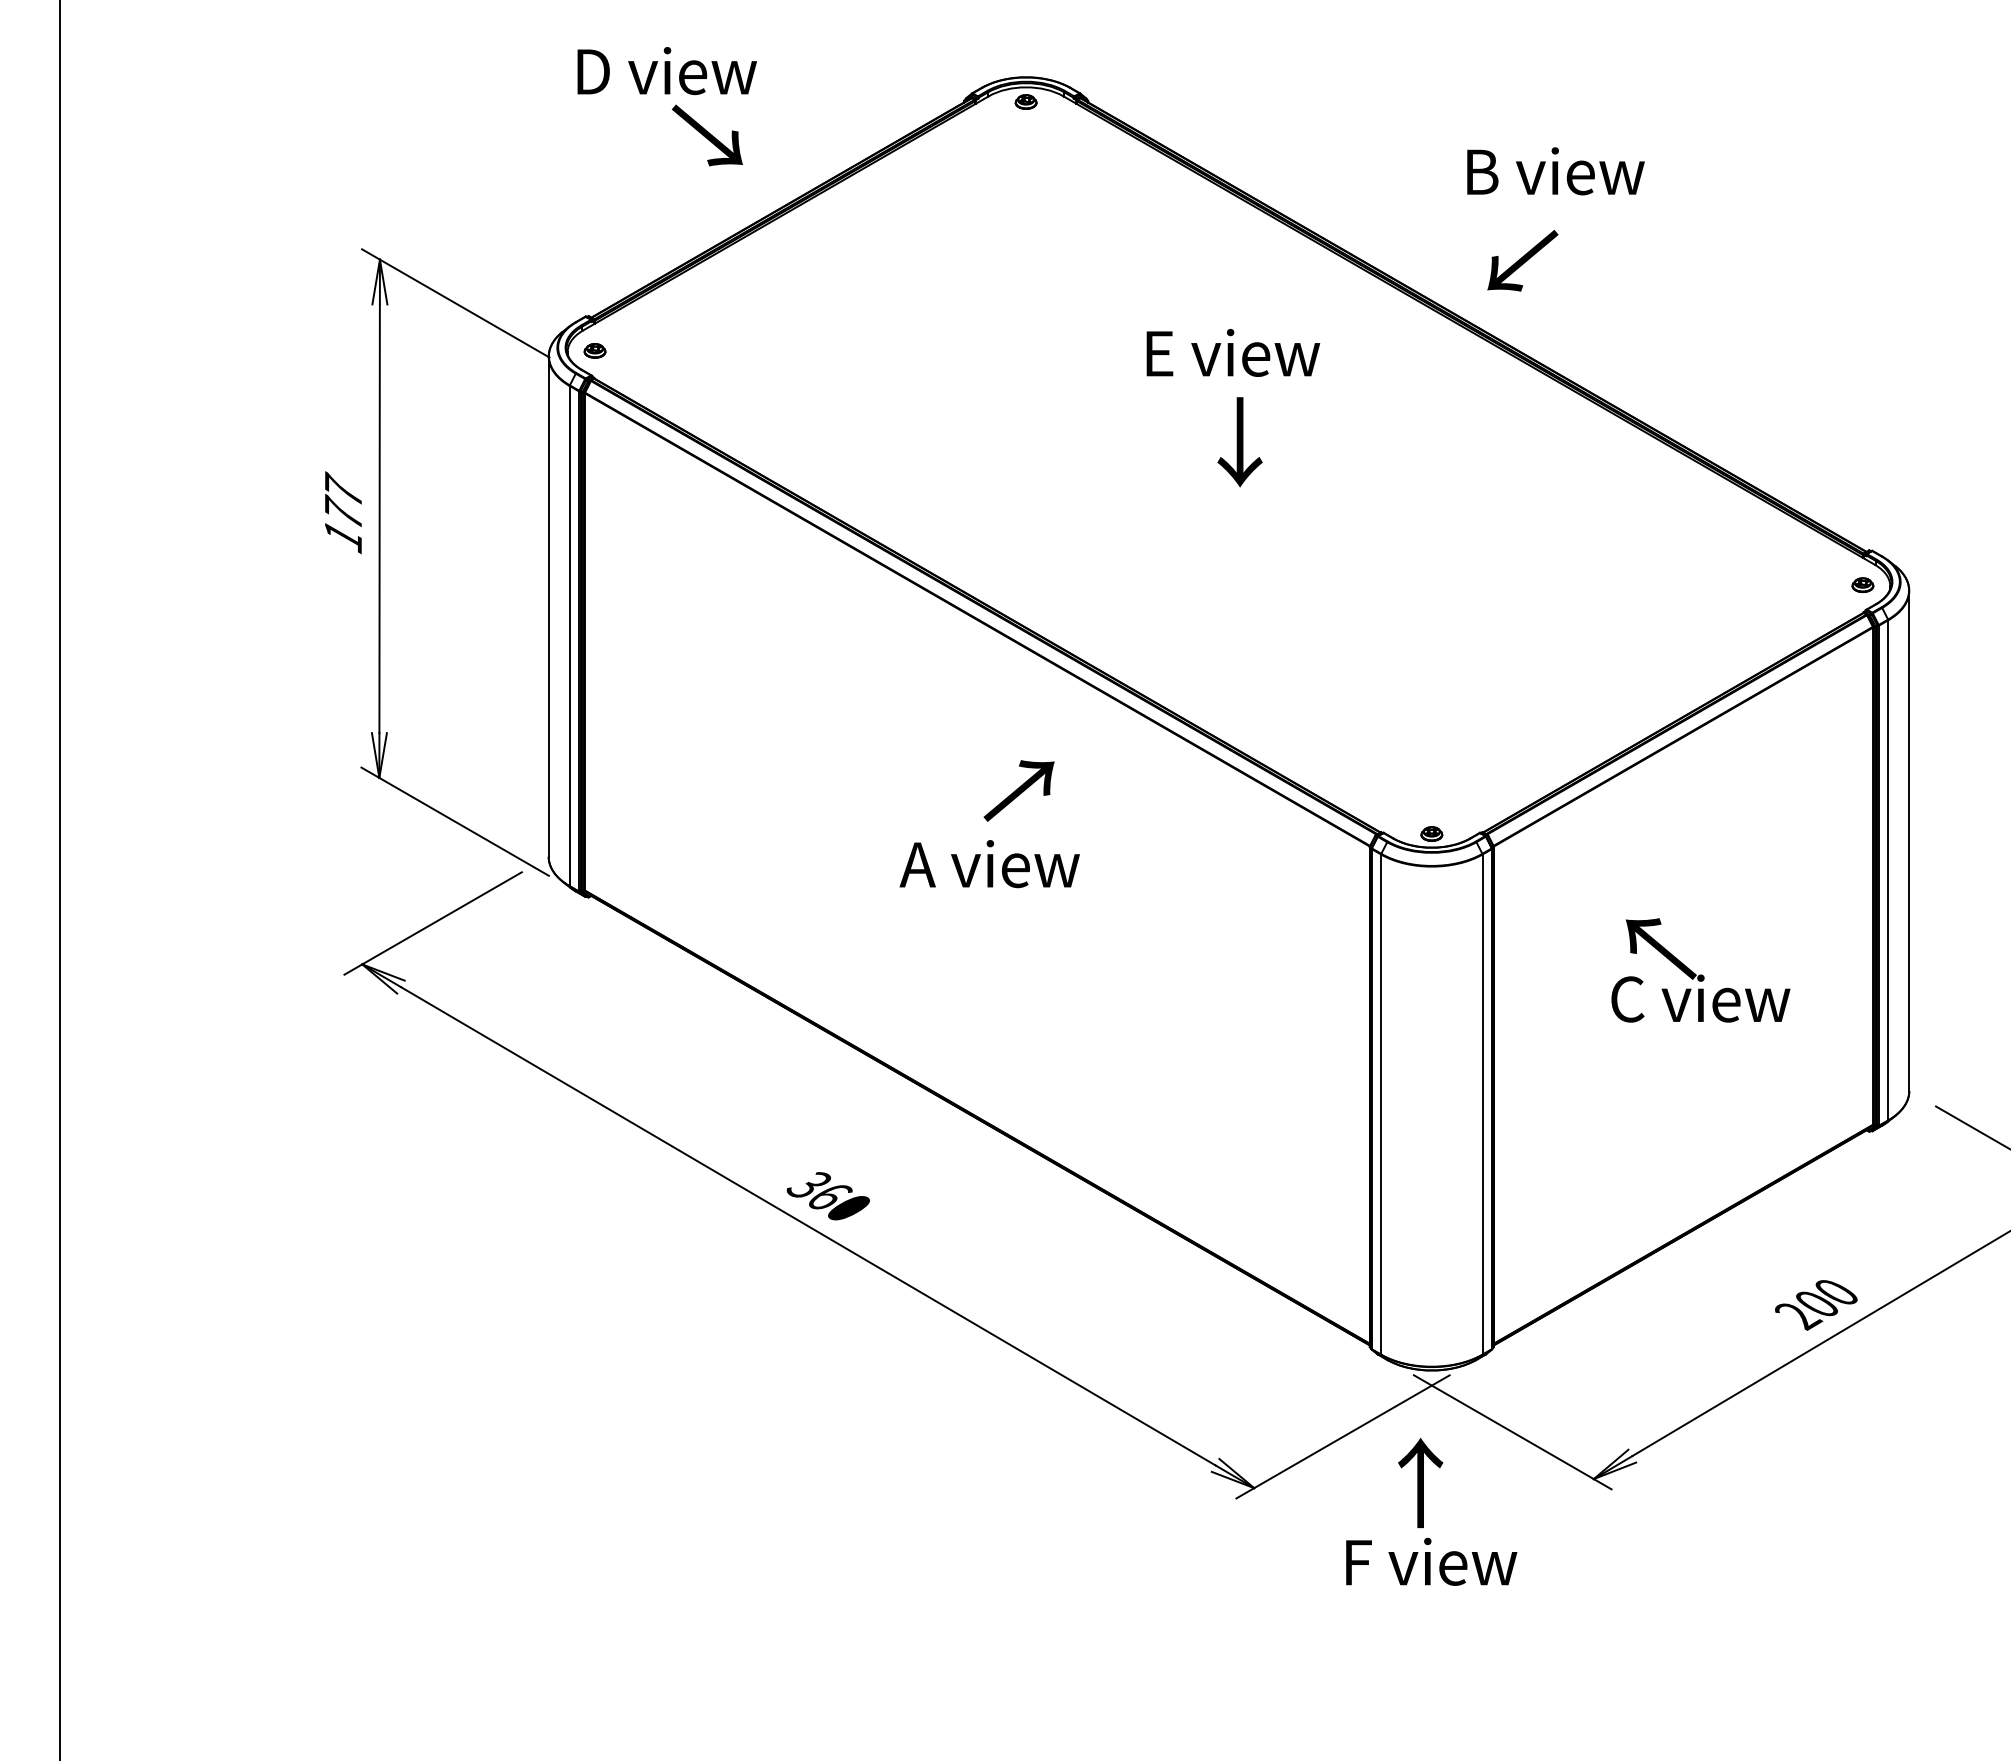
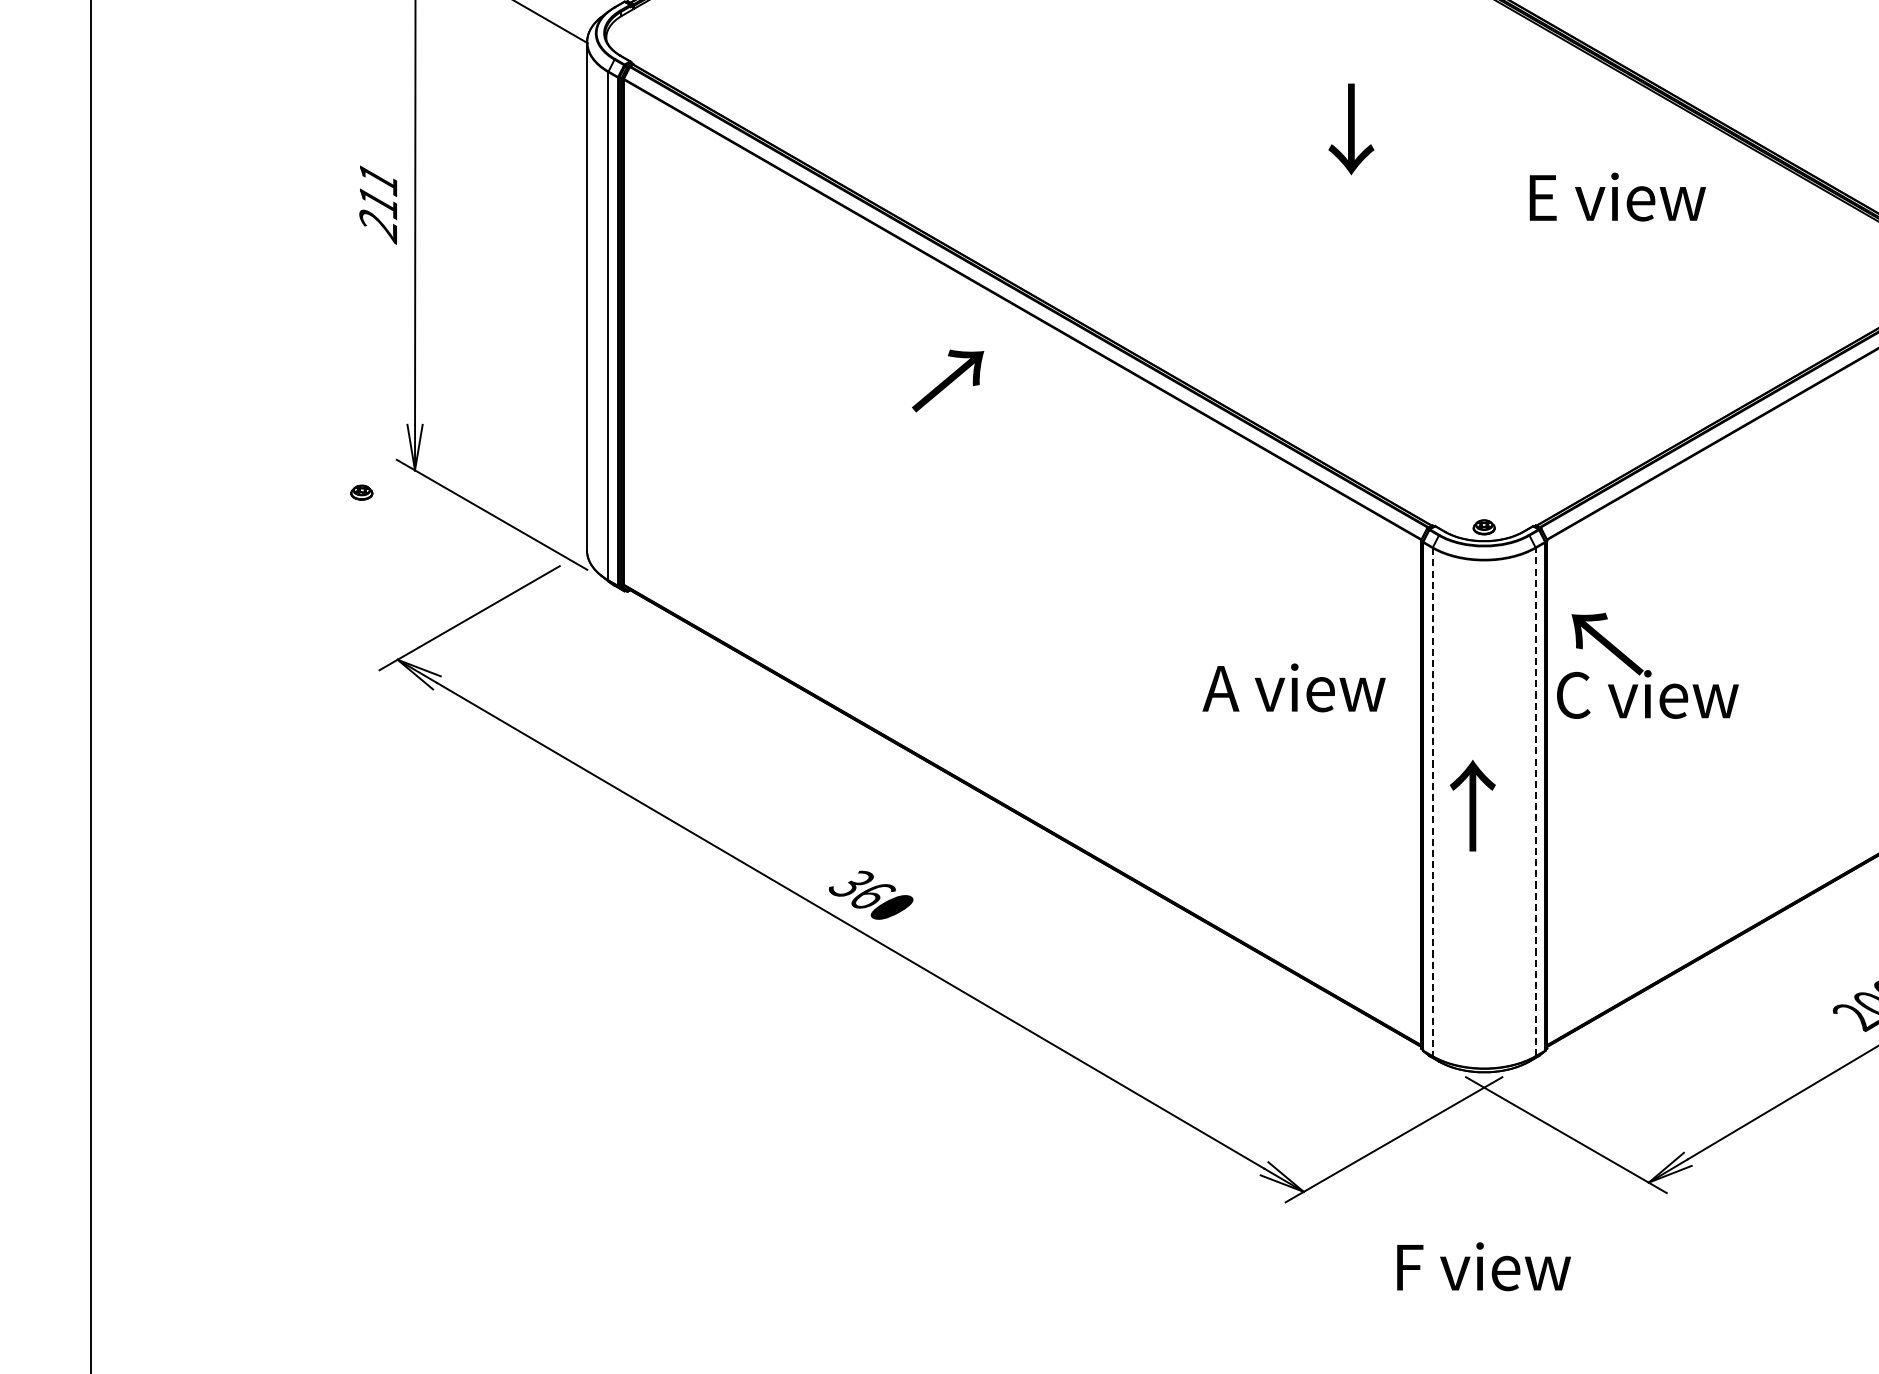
part: (594, 350) -> (361, 492), moved
text: (1233, 352) -> (1617, 196), moved
text: (1239, 442) -> (1350, 129), moved
text: (342, 513) -> (377, 201), 177 -> 211
text: (1018, 790) -> (947, 380), moved
text: (989, 864) -> (1293, 688), moved
text: (1700, 970) -> (1647, 665), moved
line: (1482, 1104) -> (1535, 802), solid -> dashed
line: (1381, 1105) -> (1433, 803), solid -> dashed
text: (1420, 1483) -> (1472, 806), moved

